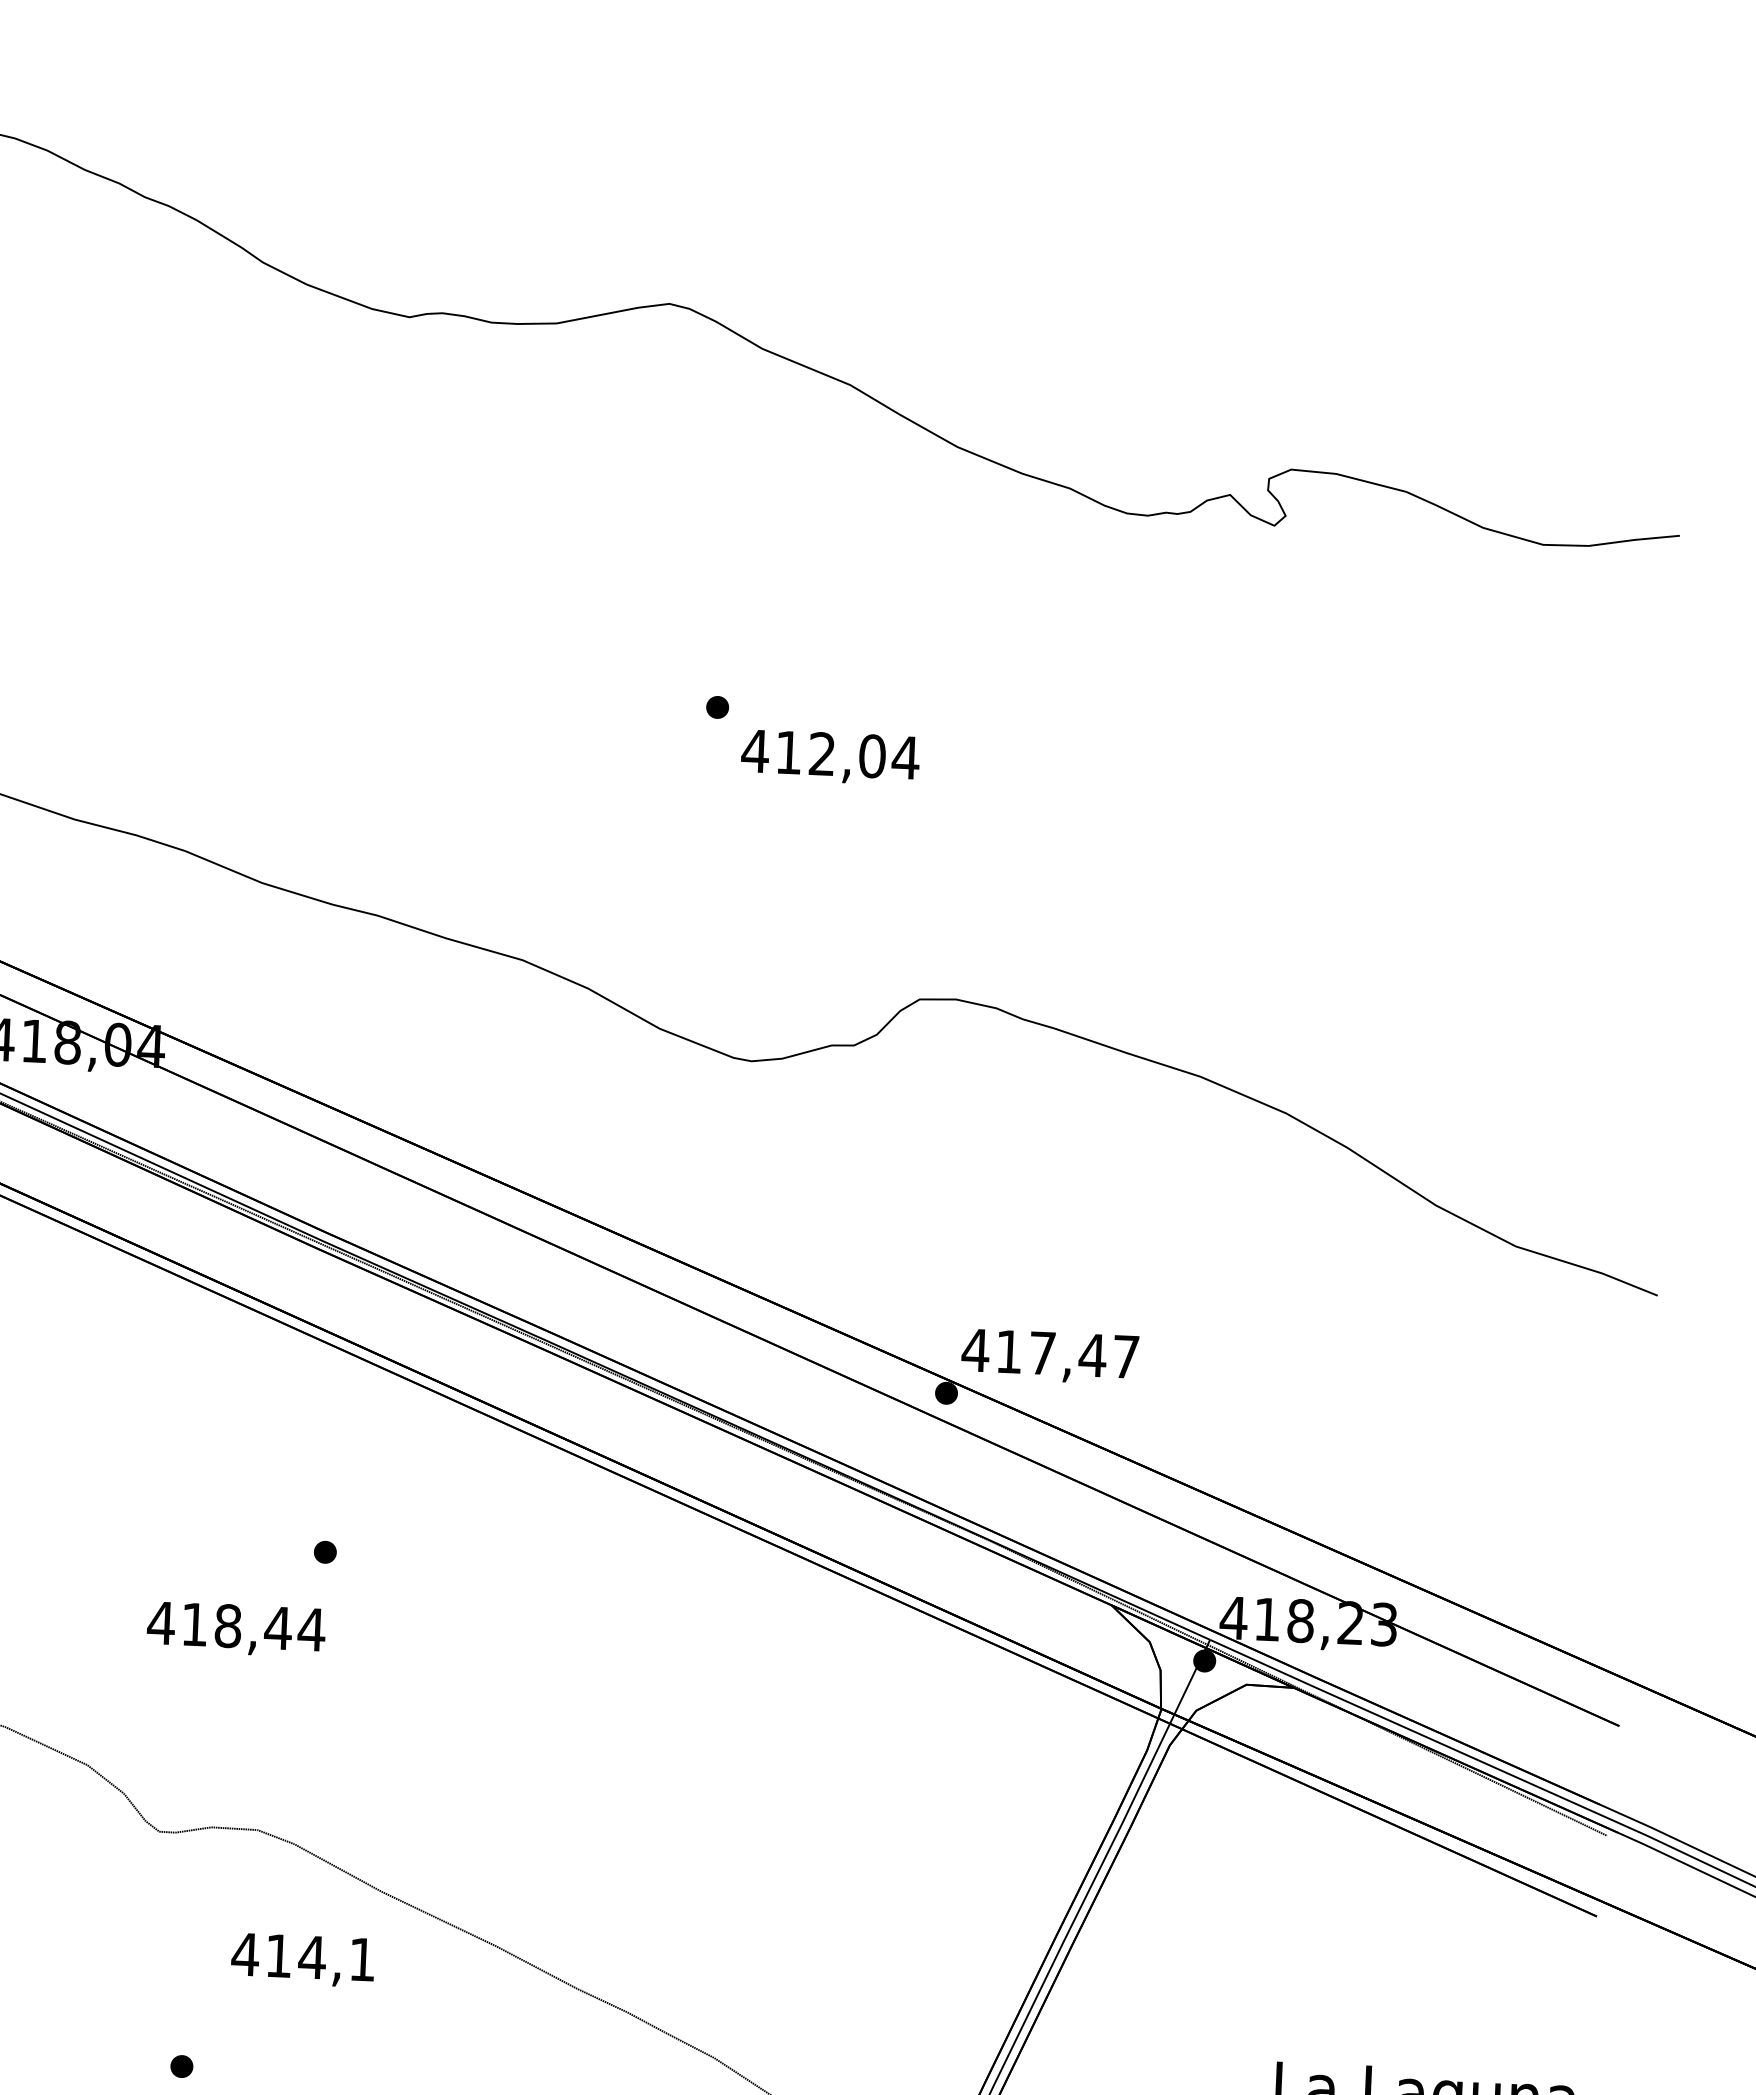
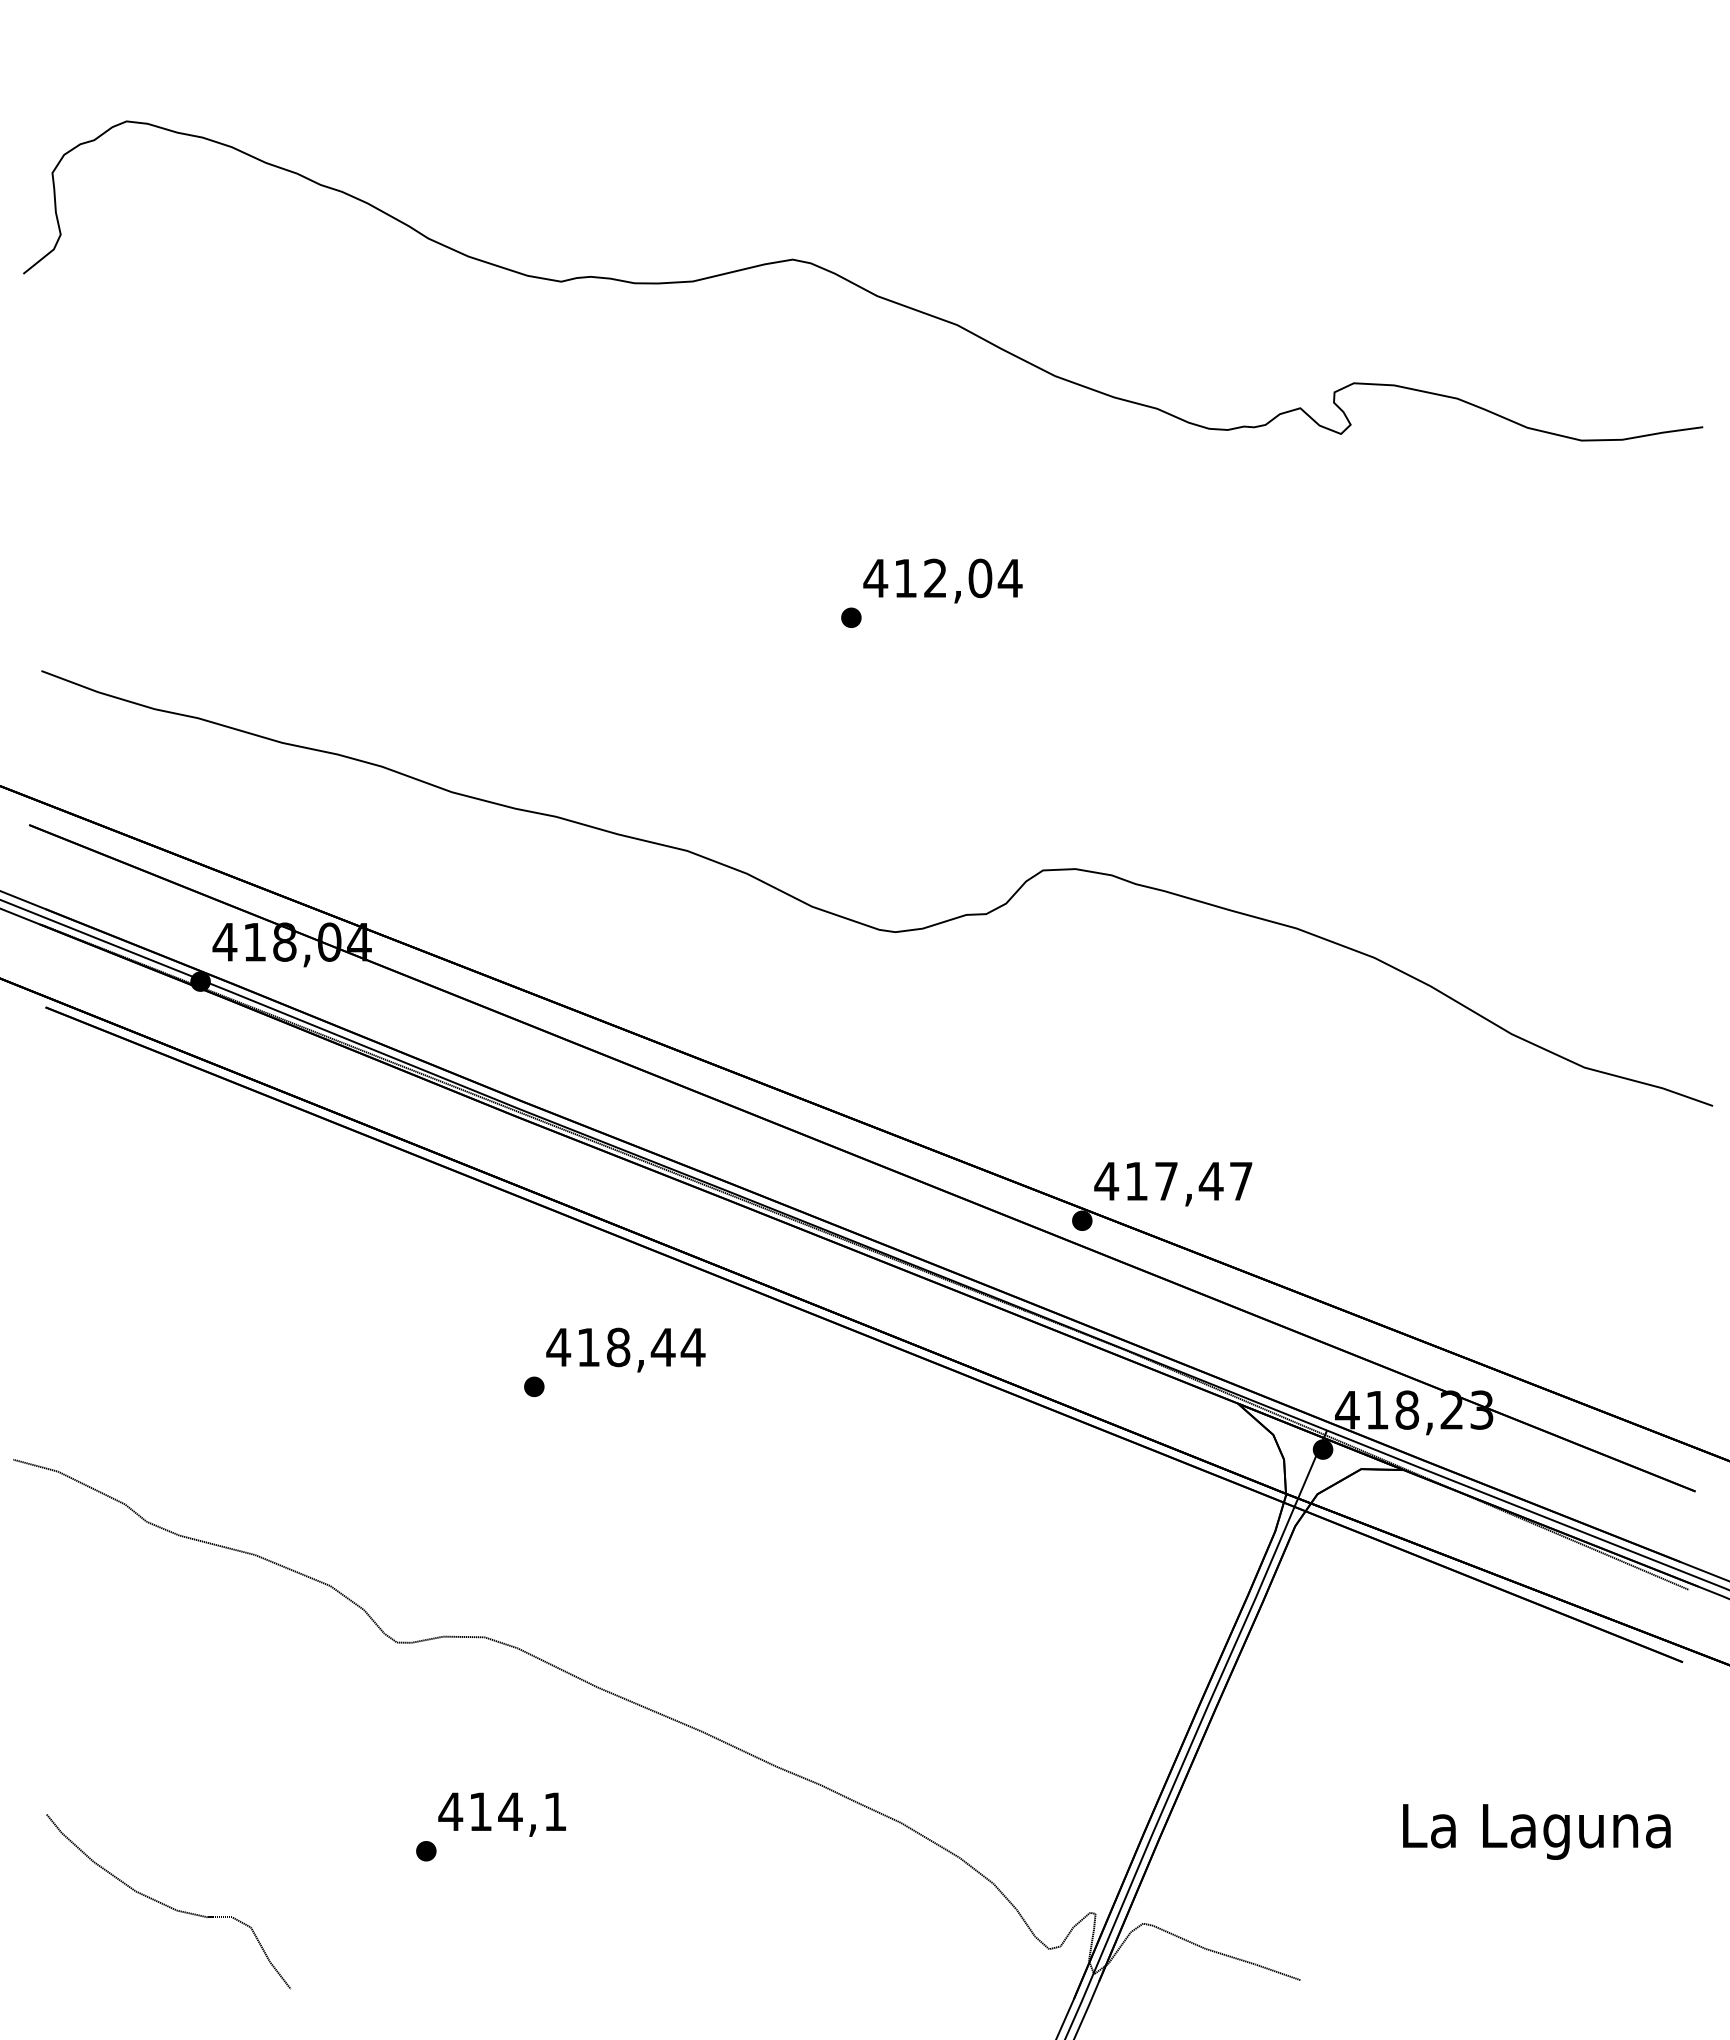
text: (829, 756) -> (942, 580), moved
text: (235, 1628) -> (625, 1349), moved
text: (302, 1960) -> (501, 1814), moved

